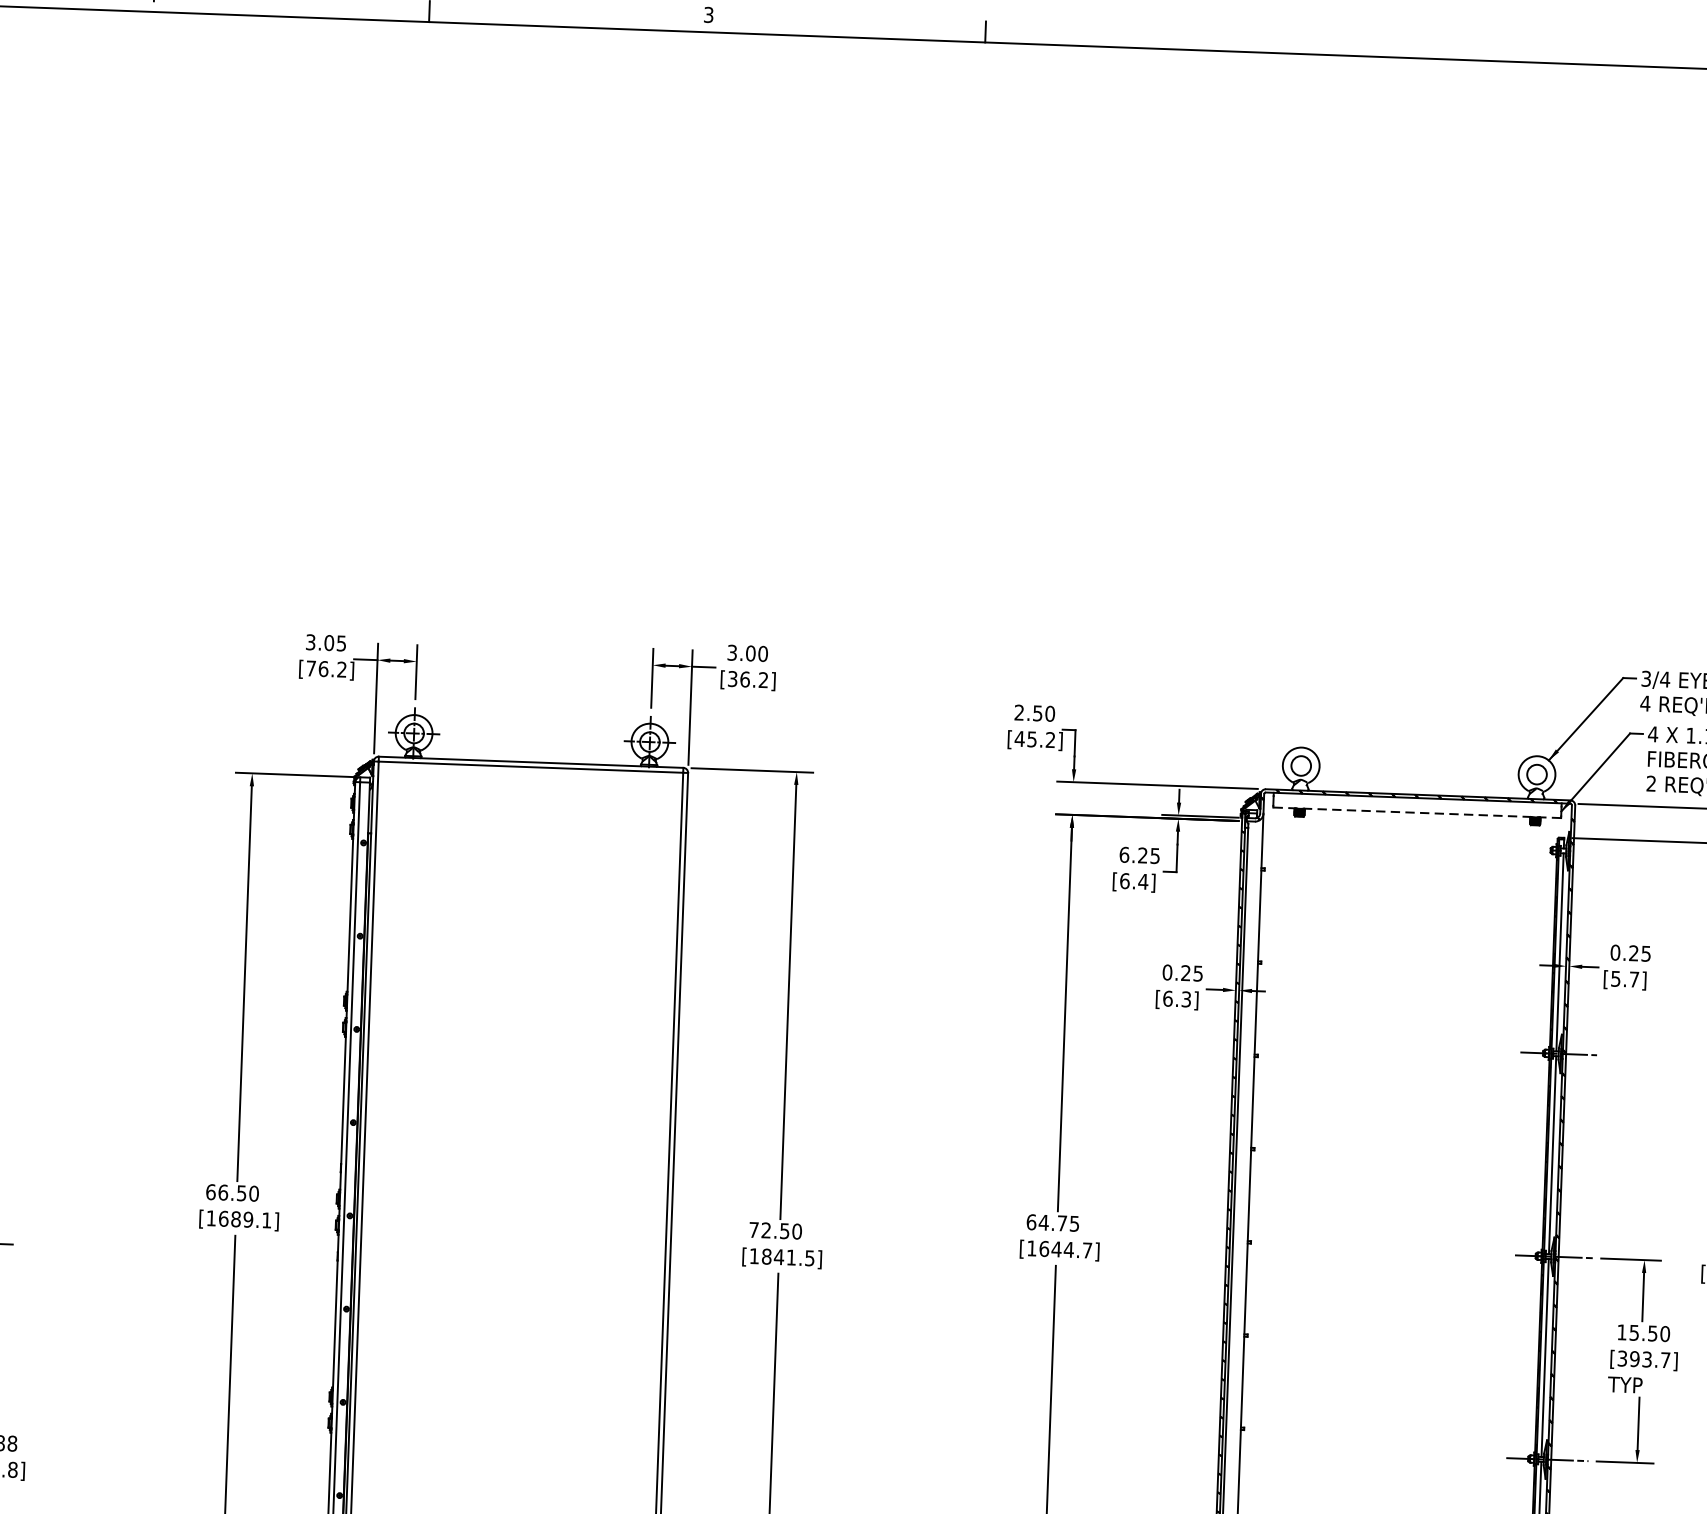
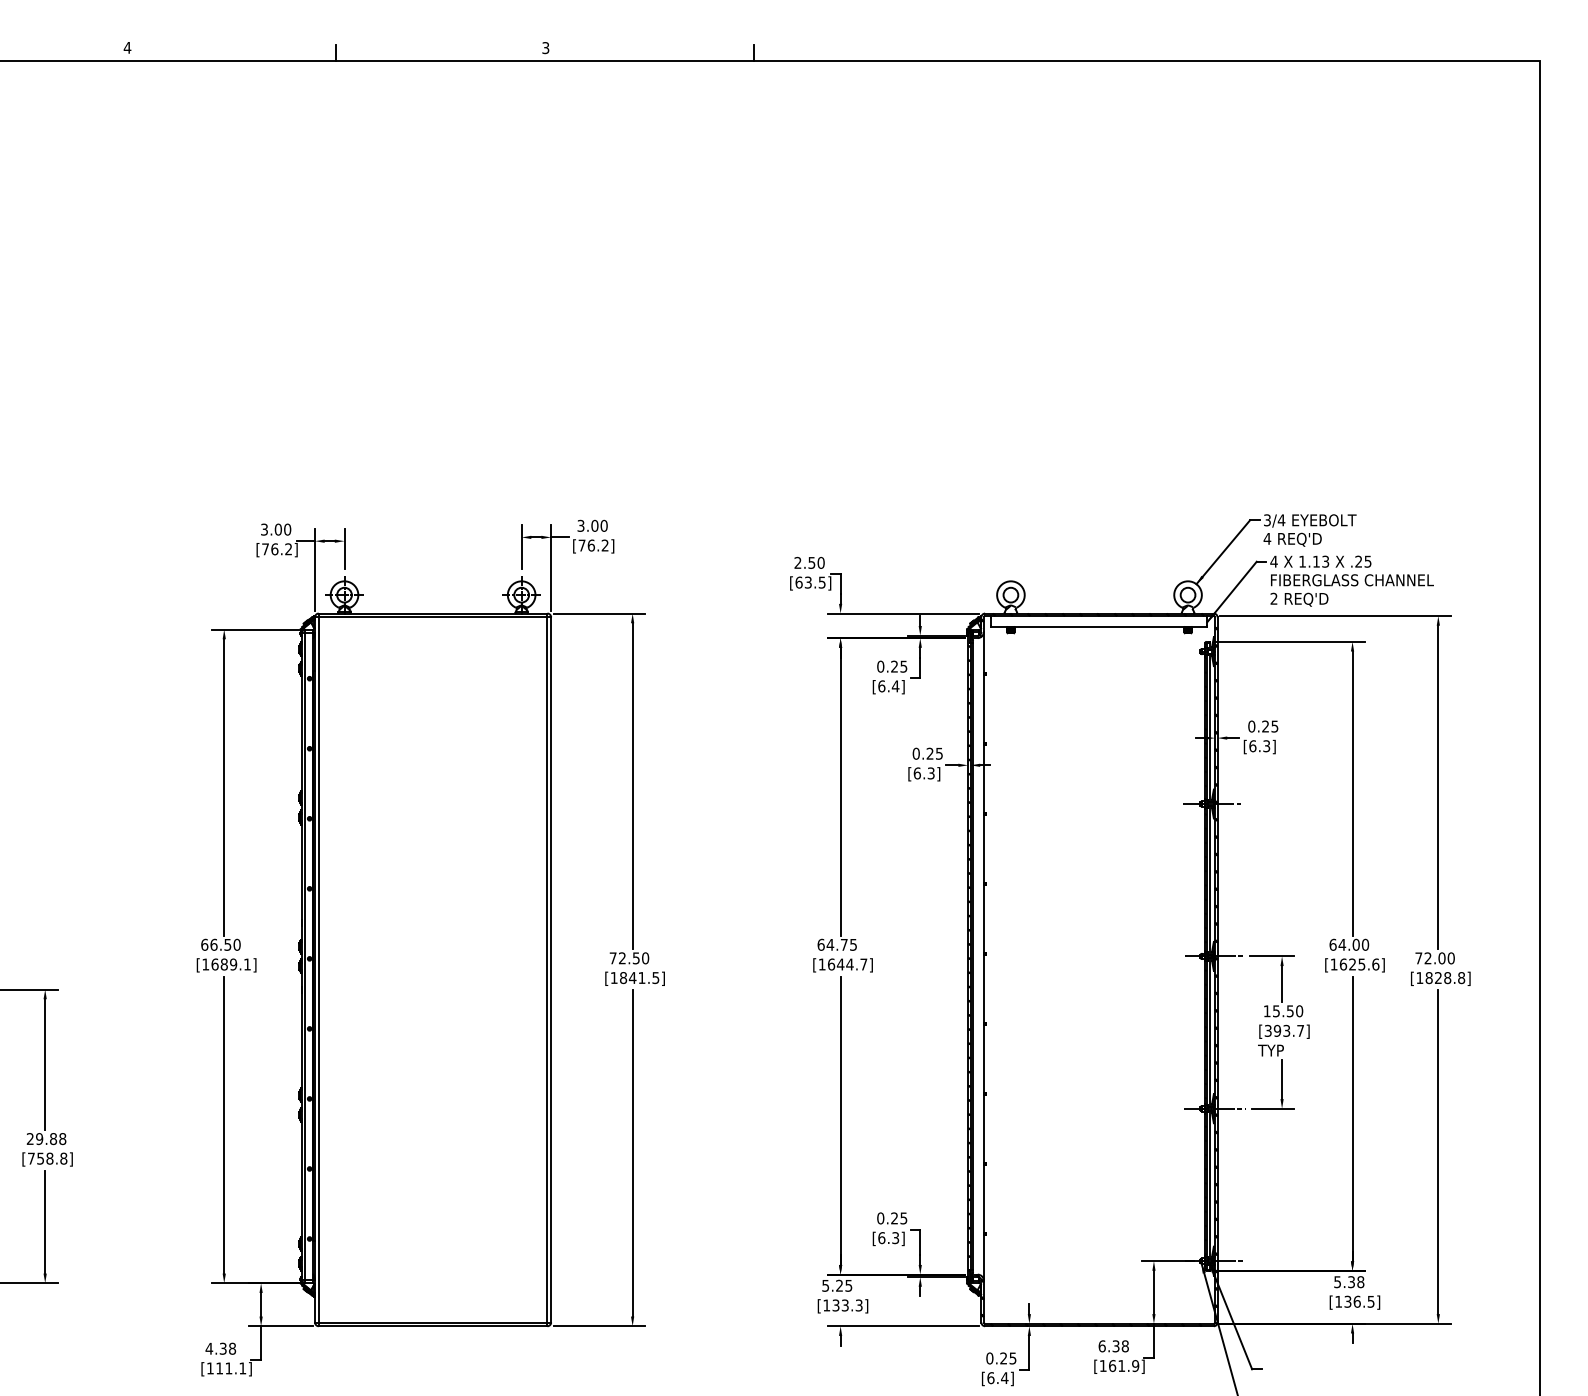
text: (341, 643) -> (287, 529), 3.05 -> 3.00
text: (732, 678) -> (581, 545), [36.2] -> [76.2]
text: (1035, 739) -> (810, 582), [45.2] -> [63.5]
line: (1416, 813) -> (1098, 627), dashed -> solid
text: (1124, 854) -> (880, 666), 6.25 -> 0.25
text: (1624, 979) -> (1259, 746), [5.7] -> [6.3]

